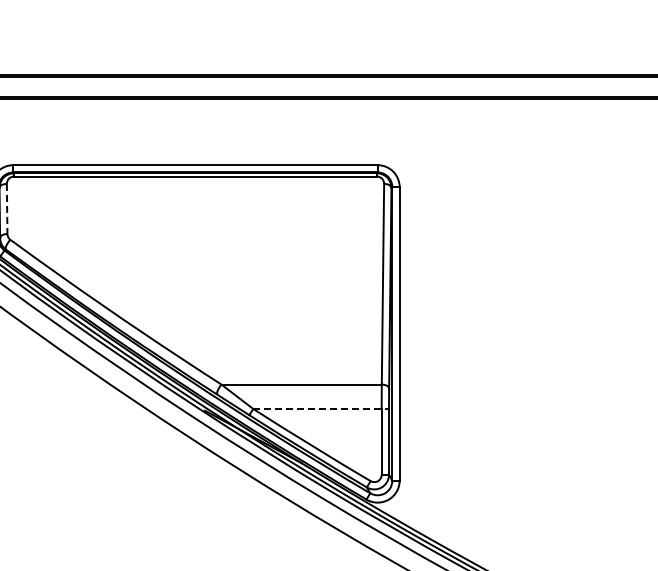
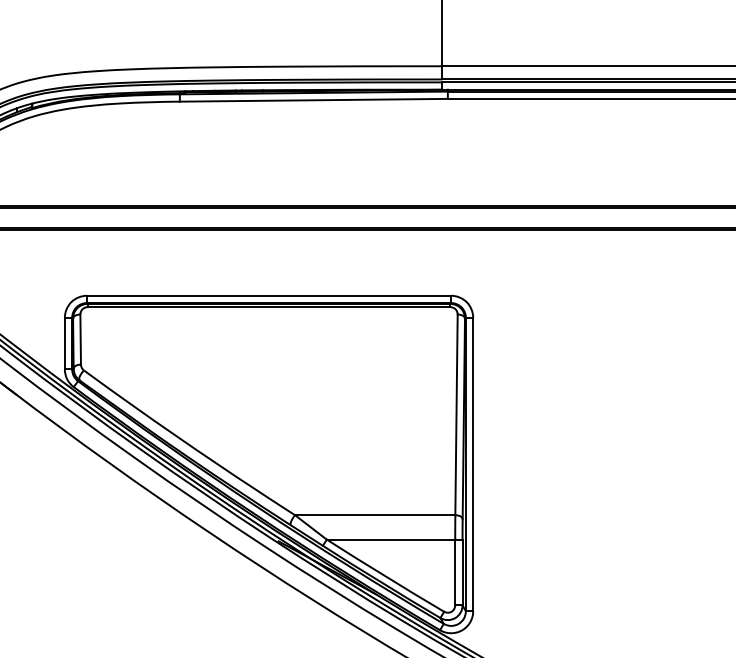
line: (6, 209) -> (80, 340), dashed -> solid
line: (320, 408) -> (394, 539), dashed -> solid

